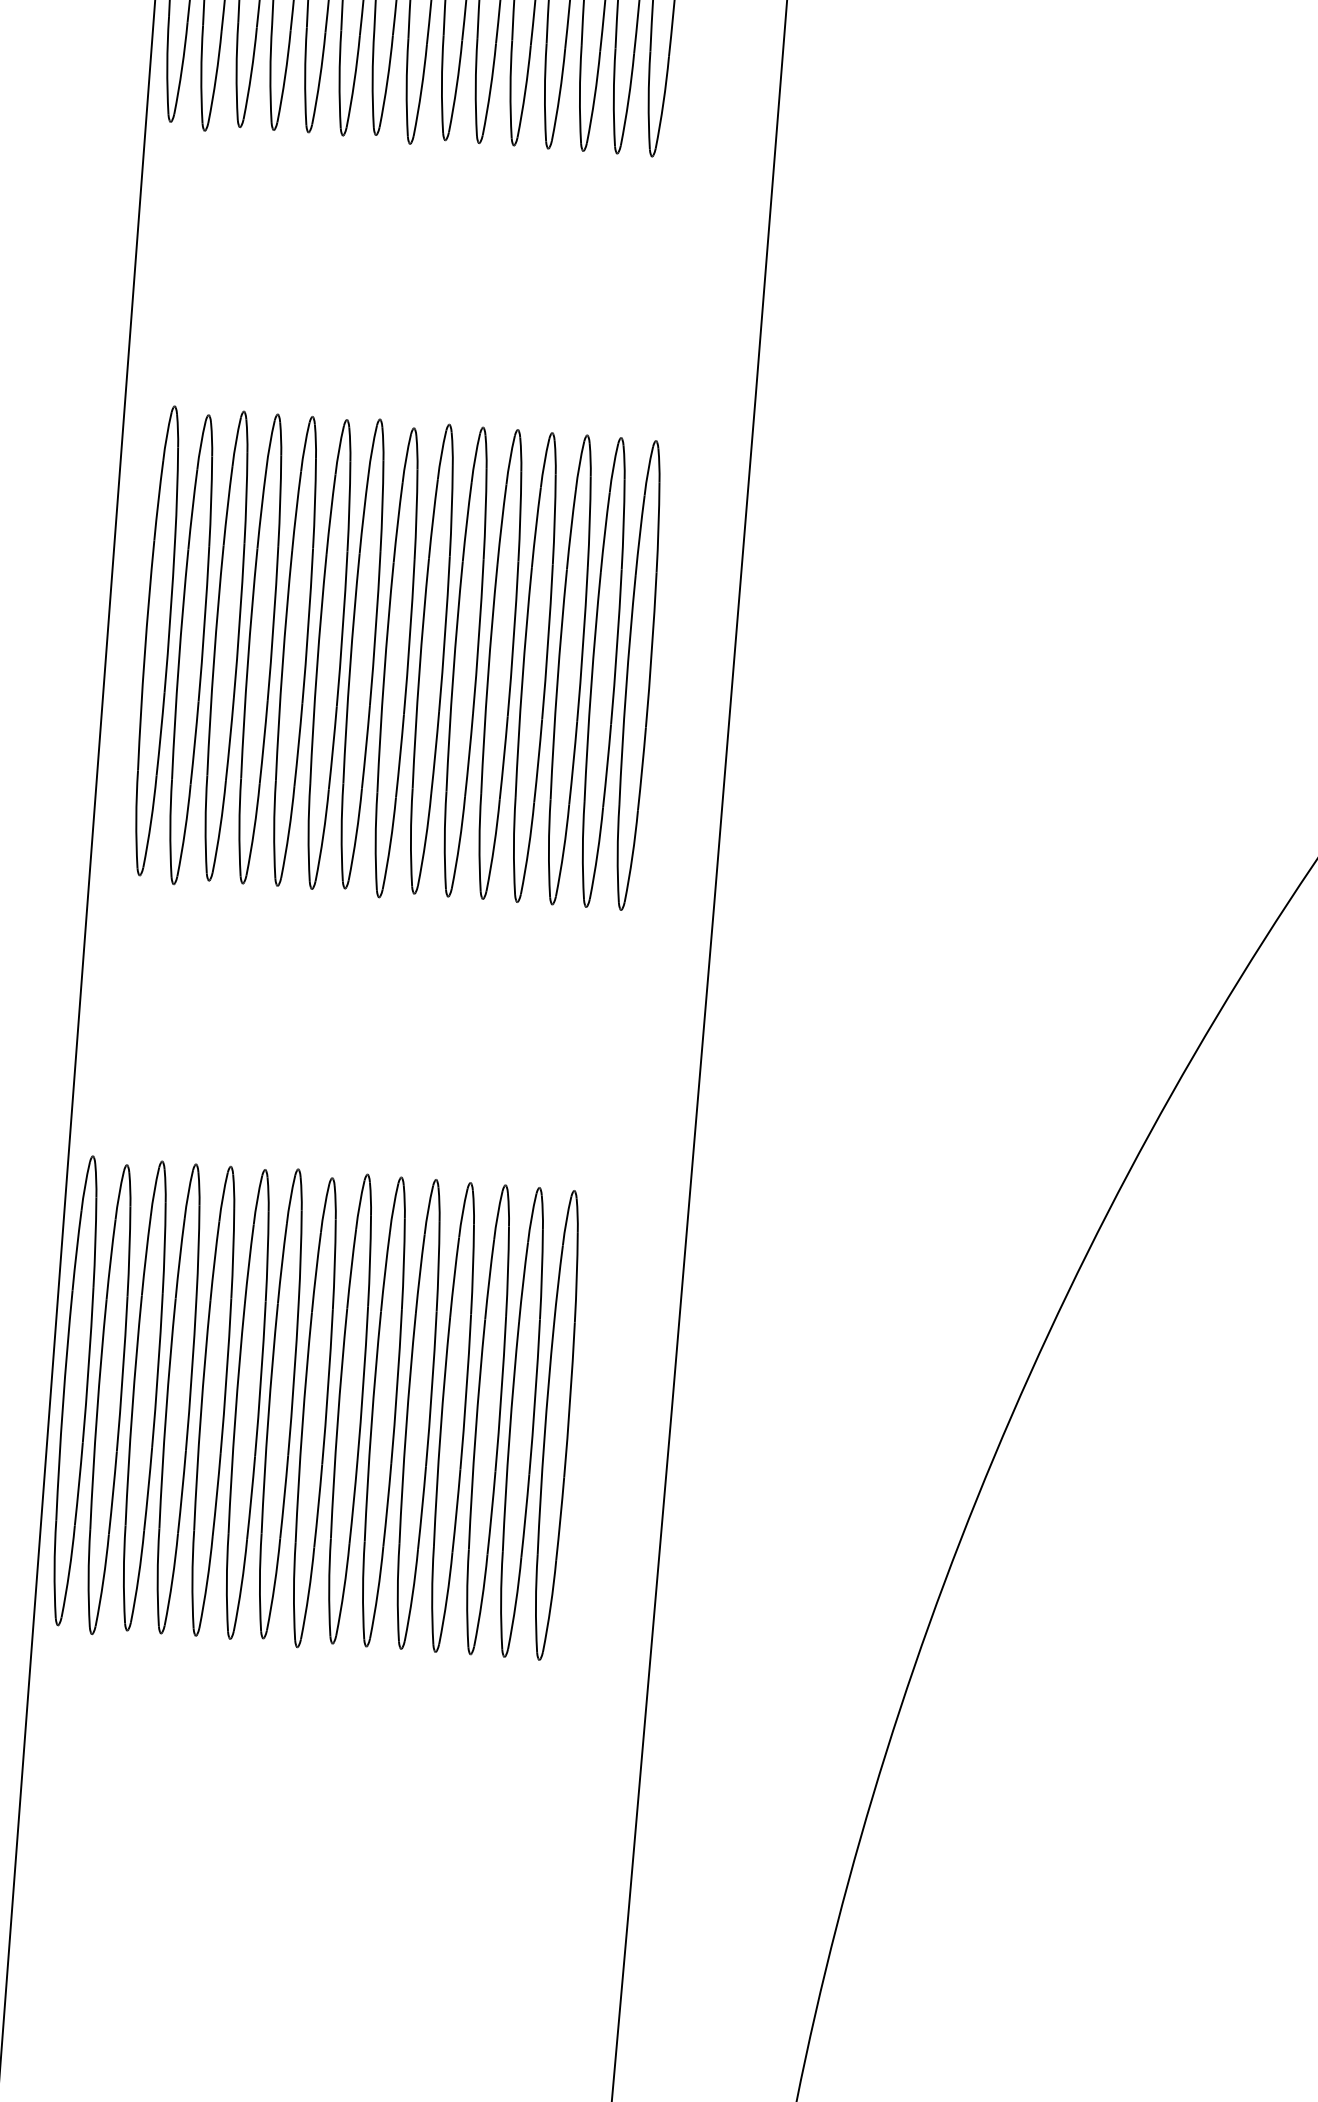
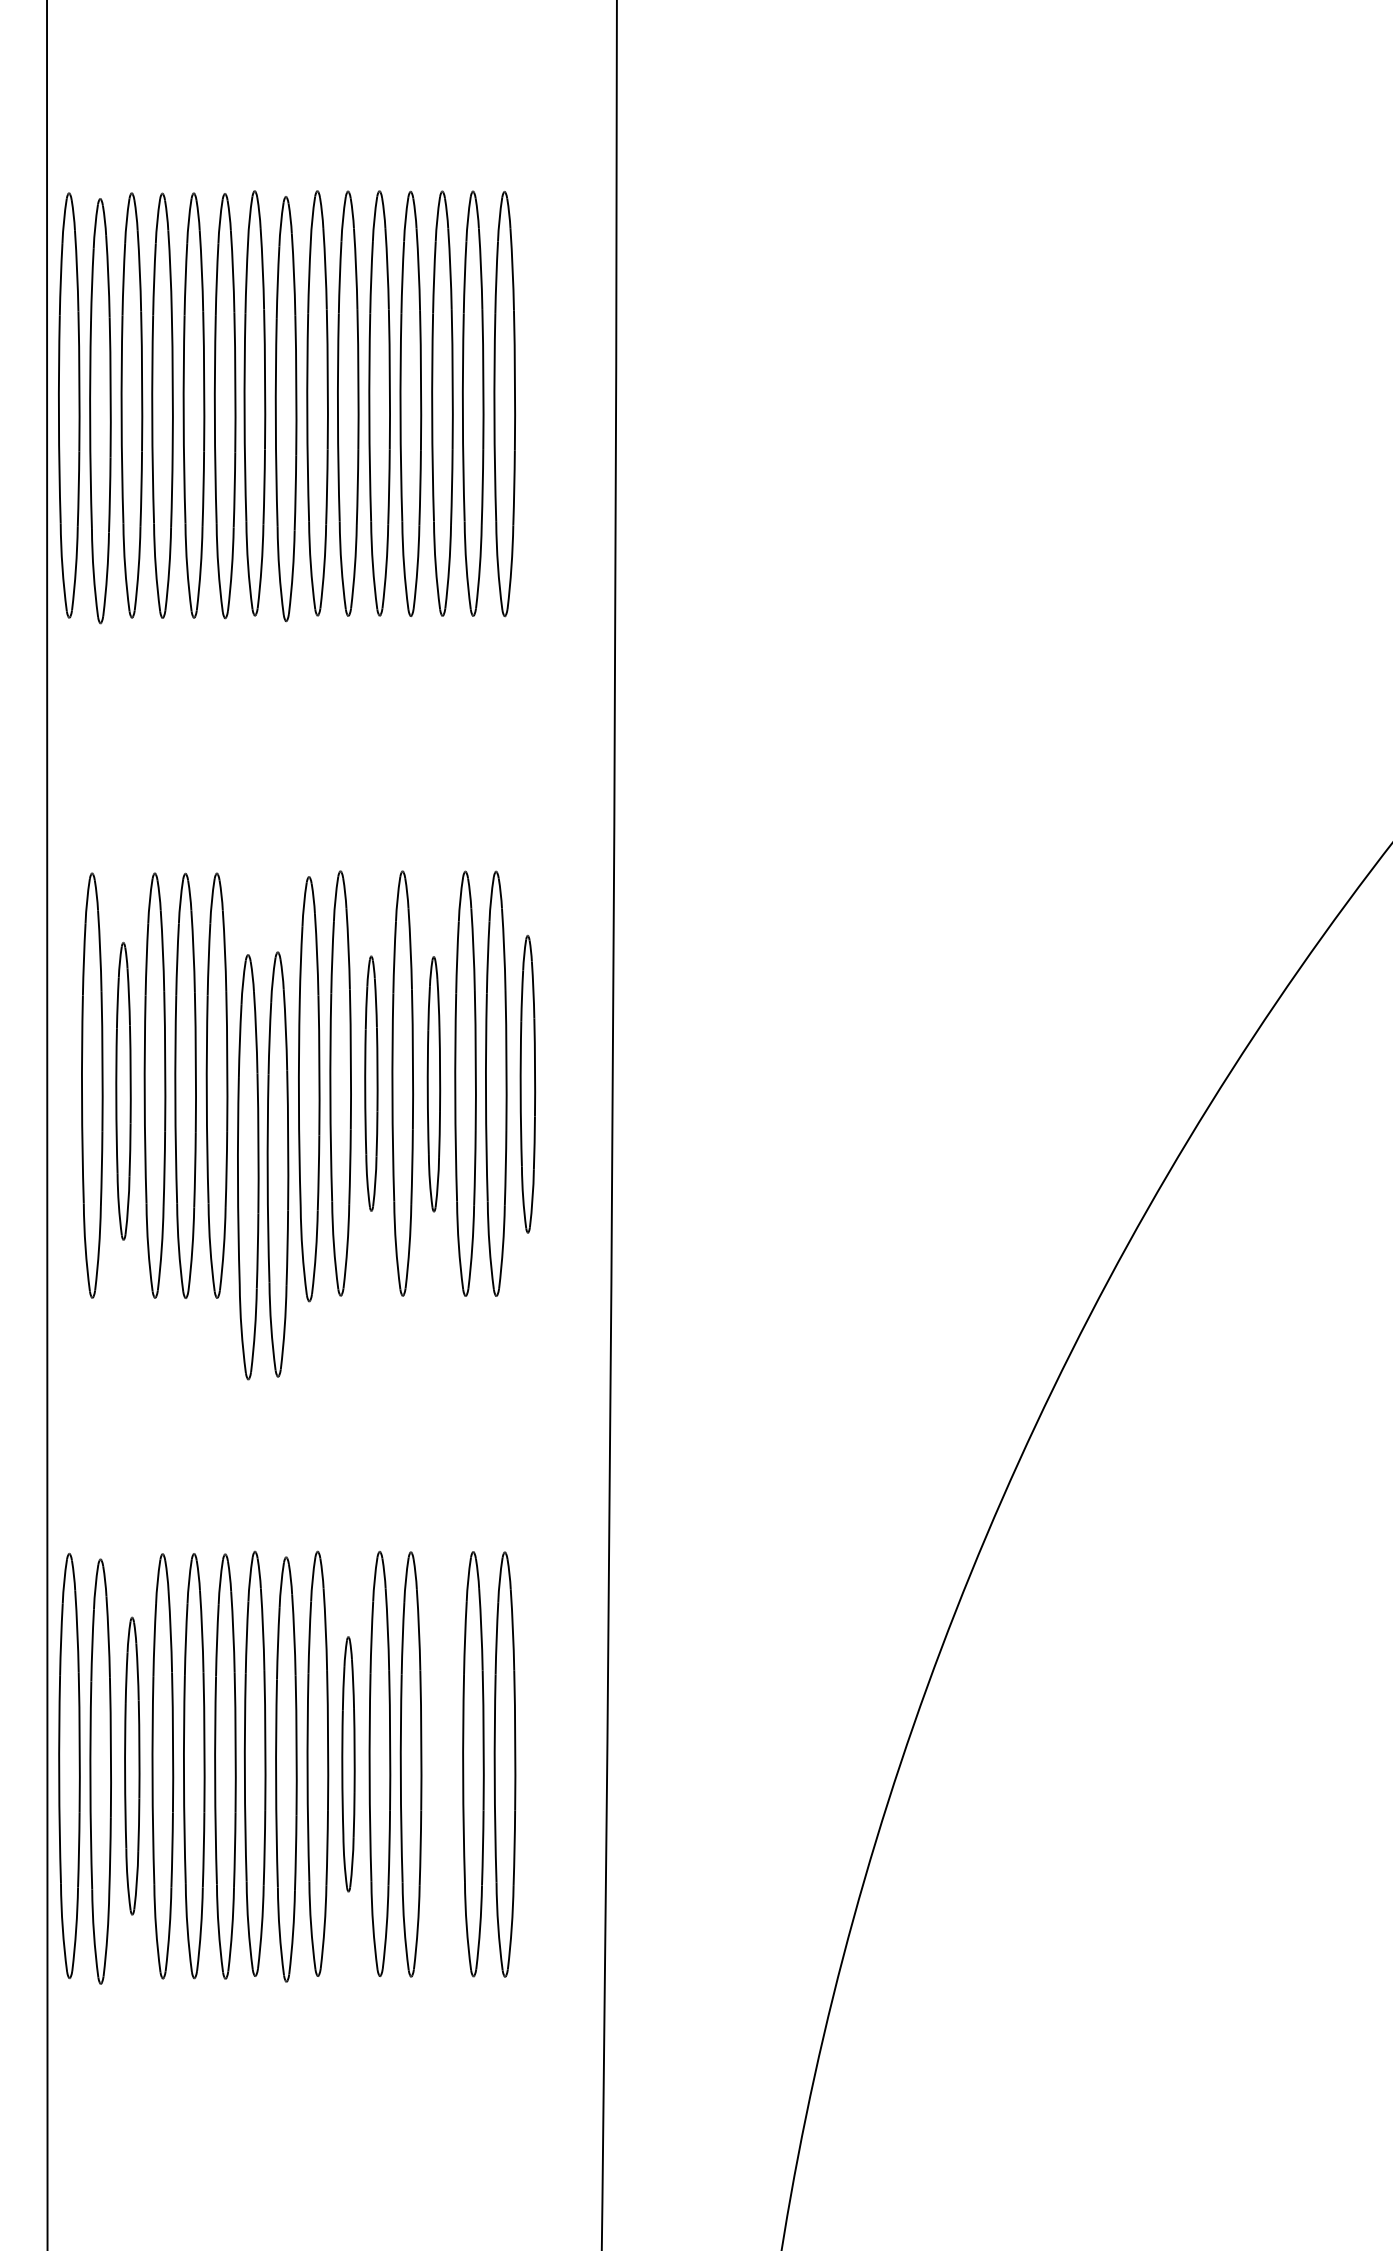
part: (191, 649) -> (123, 1091), size x0.7
part: (346, 653) -> (263, 1165), moved
part: (465, 661) -> (371, 1083), size x0.6
part: (534, 667) -> (433, 1084), size x0.6
part: (638, 675) -> (527, 1084), size x0.7
part: (145, 1396) -> (132, 1766), size x0.7
part: (383, 1412) -> (348, 1764), size x0.6
part: (487, 1420) -> (442, 1764), removed

